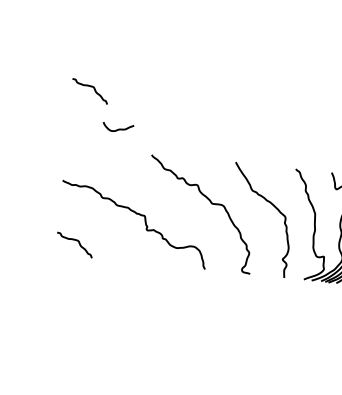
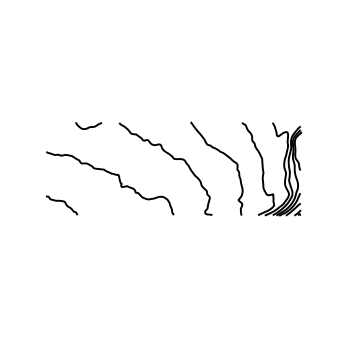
curve: (93, 89) -> (64, 72), removed
curve: (117, 128) -> (88, 126), moved

